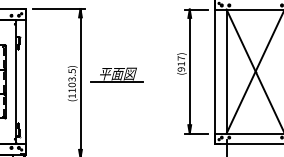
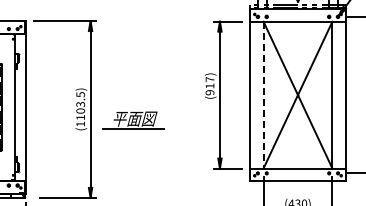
line: (226, 71) -> (263, 95), solid -> dashed
part: (116, 75) -> (133, 120), moved

